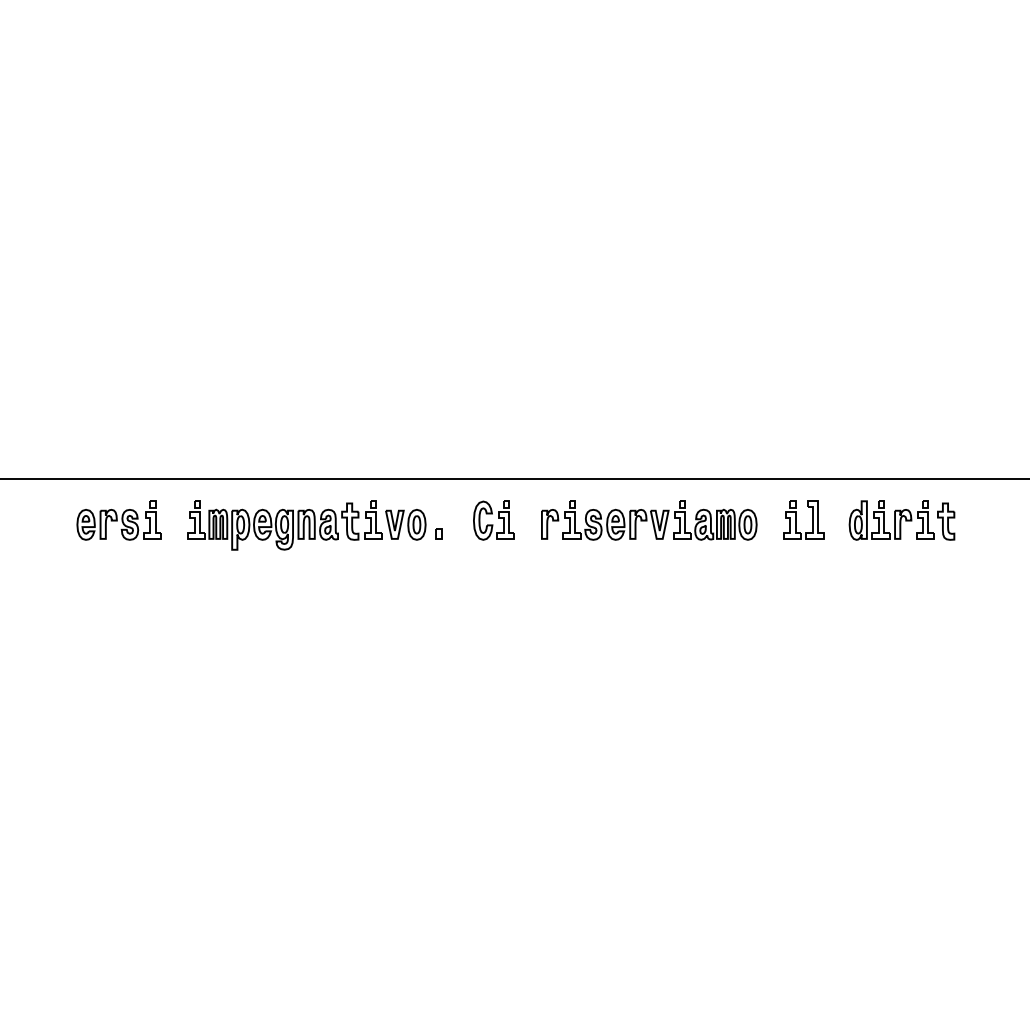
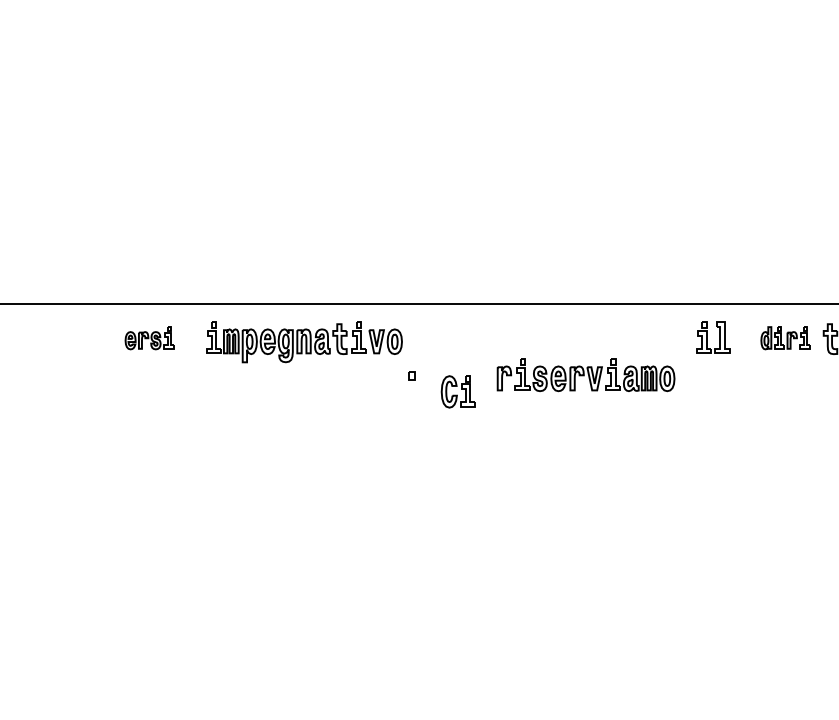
part: (118, 520) -> (149, 338), size x0.7
part: (493, 520) -> (457, 391), moved
part: (649, 520) -> (586, 375), moved
part: (891, 520) -> (785, 338), size x0.7
part: (438, 533) -> (411, 375), moved

